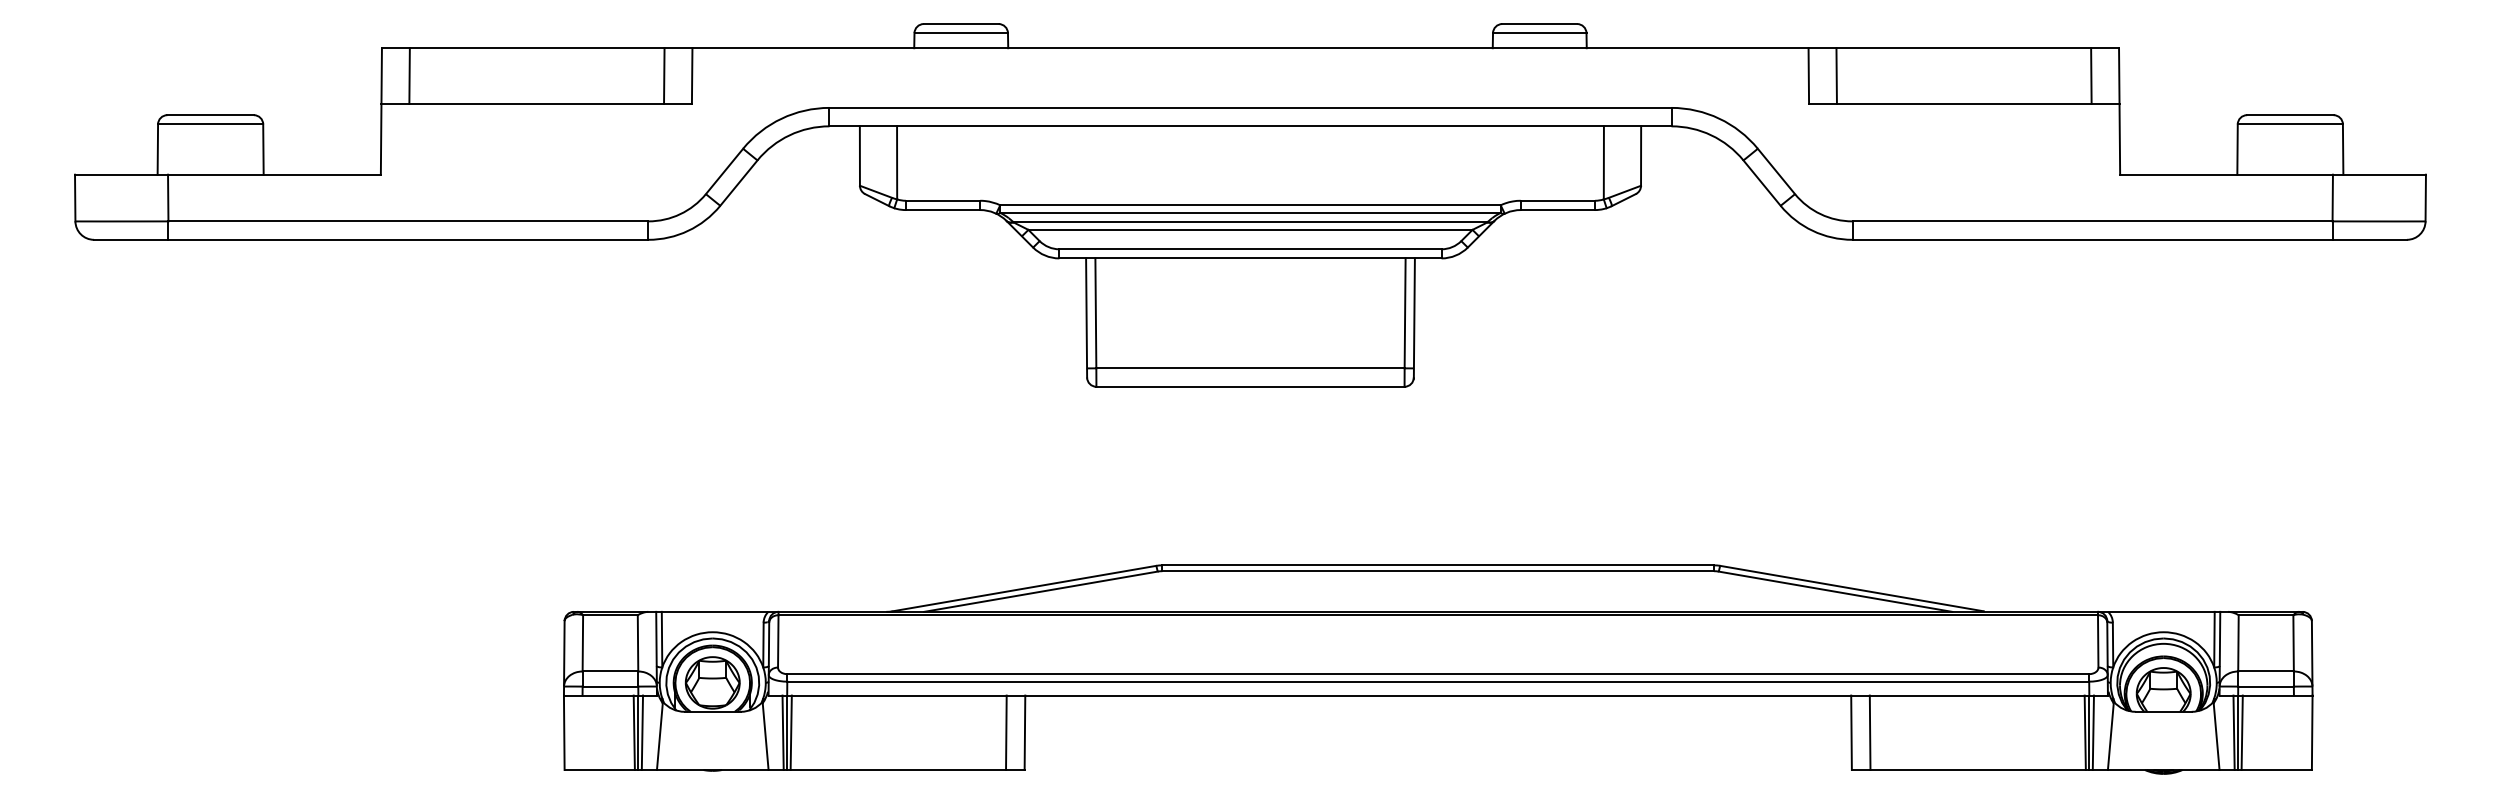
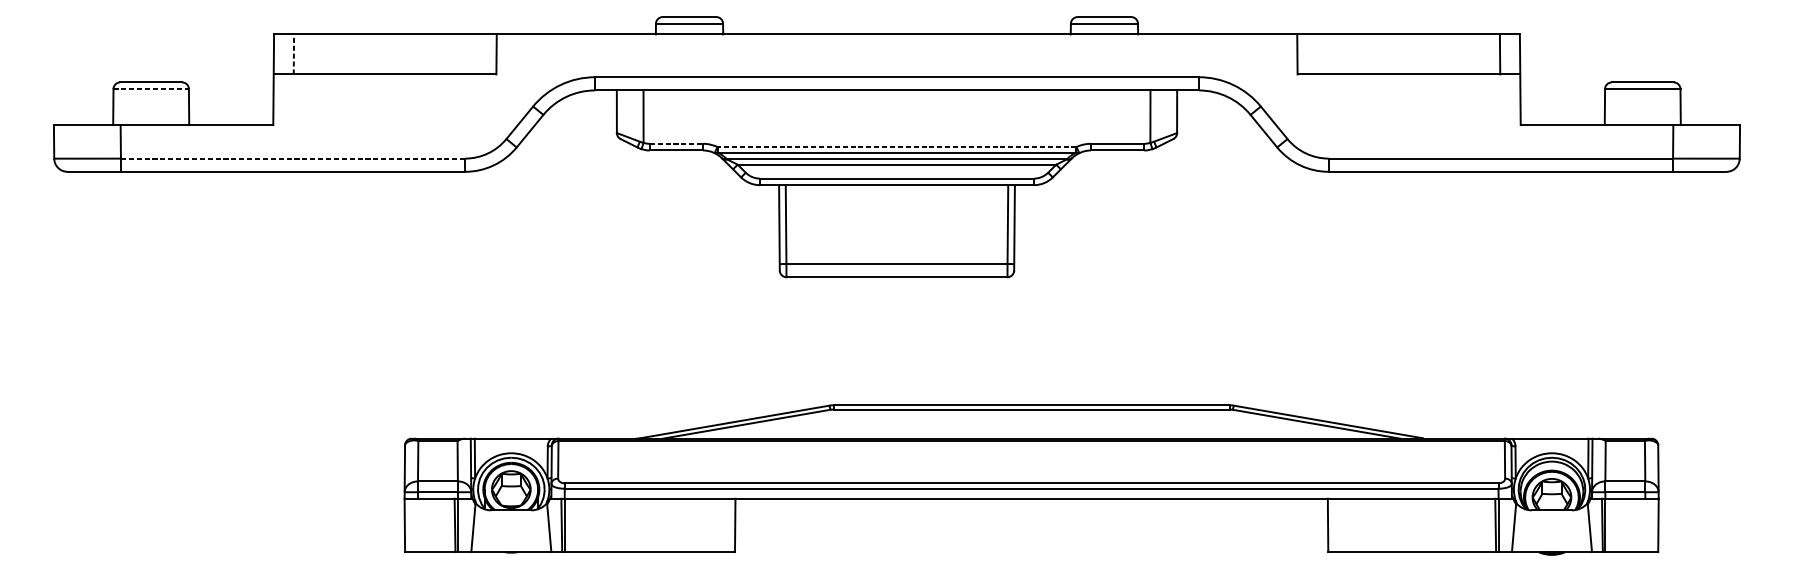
line: (409, 76) -> (293, 54), solid -> dashed
line: (664, 76) -> (476, 54), removed
line: (1836, 76) -> (1317, 54), removed
line: (210, 124) -> (151, 89), solid -> dashed
line: (943, 200) -> (676, 143), solid -> dashed
line: (1250, 205) -> (897, 147), solid -> dashed
line: (408, 221) -> (293, 158), solid -> dashed
line: (642, 732) -> (460, 525), removed
line: (790, 732) -> (567, 525), removed
line: (1006, 732) -> (722, 525), removed
line: (1869, 732) -> (1340, 525), removed
line: (2092, 732) -> (1500, 525), removed
line: (2241, 732) -> (1607, 525), removed

